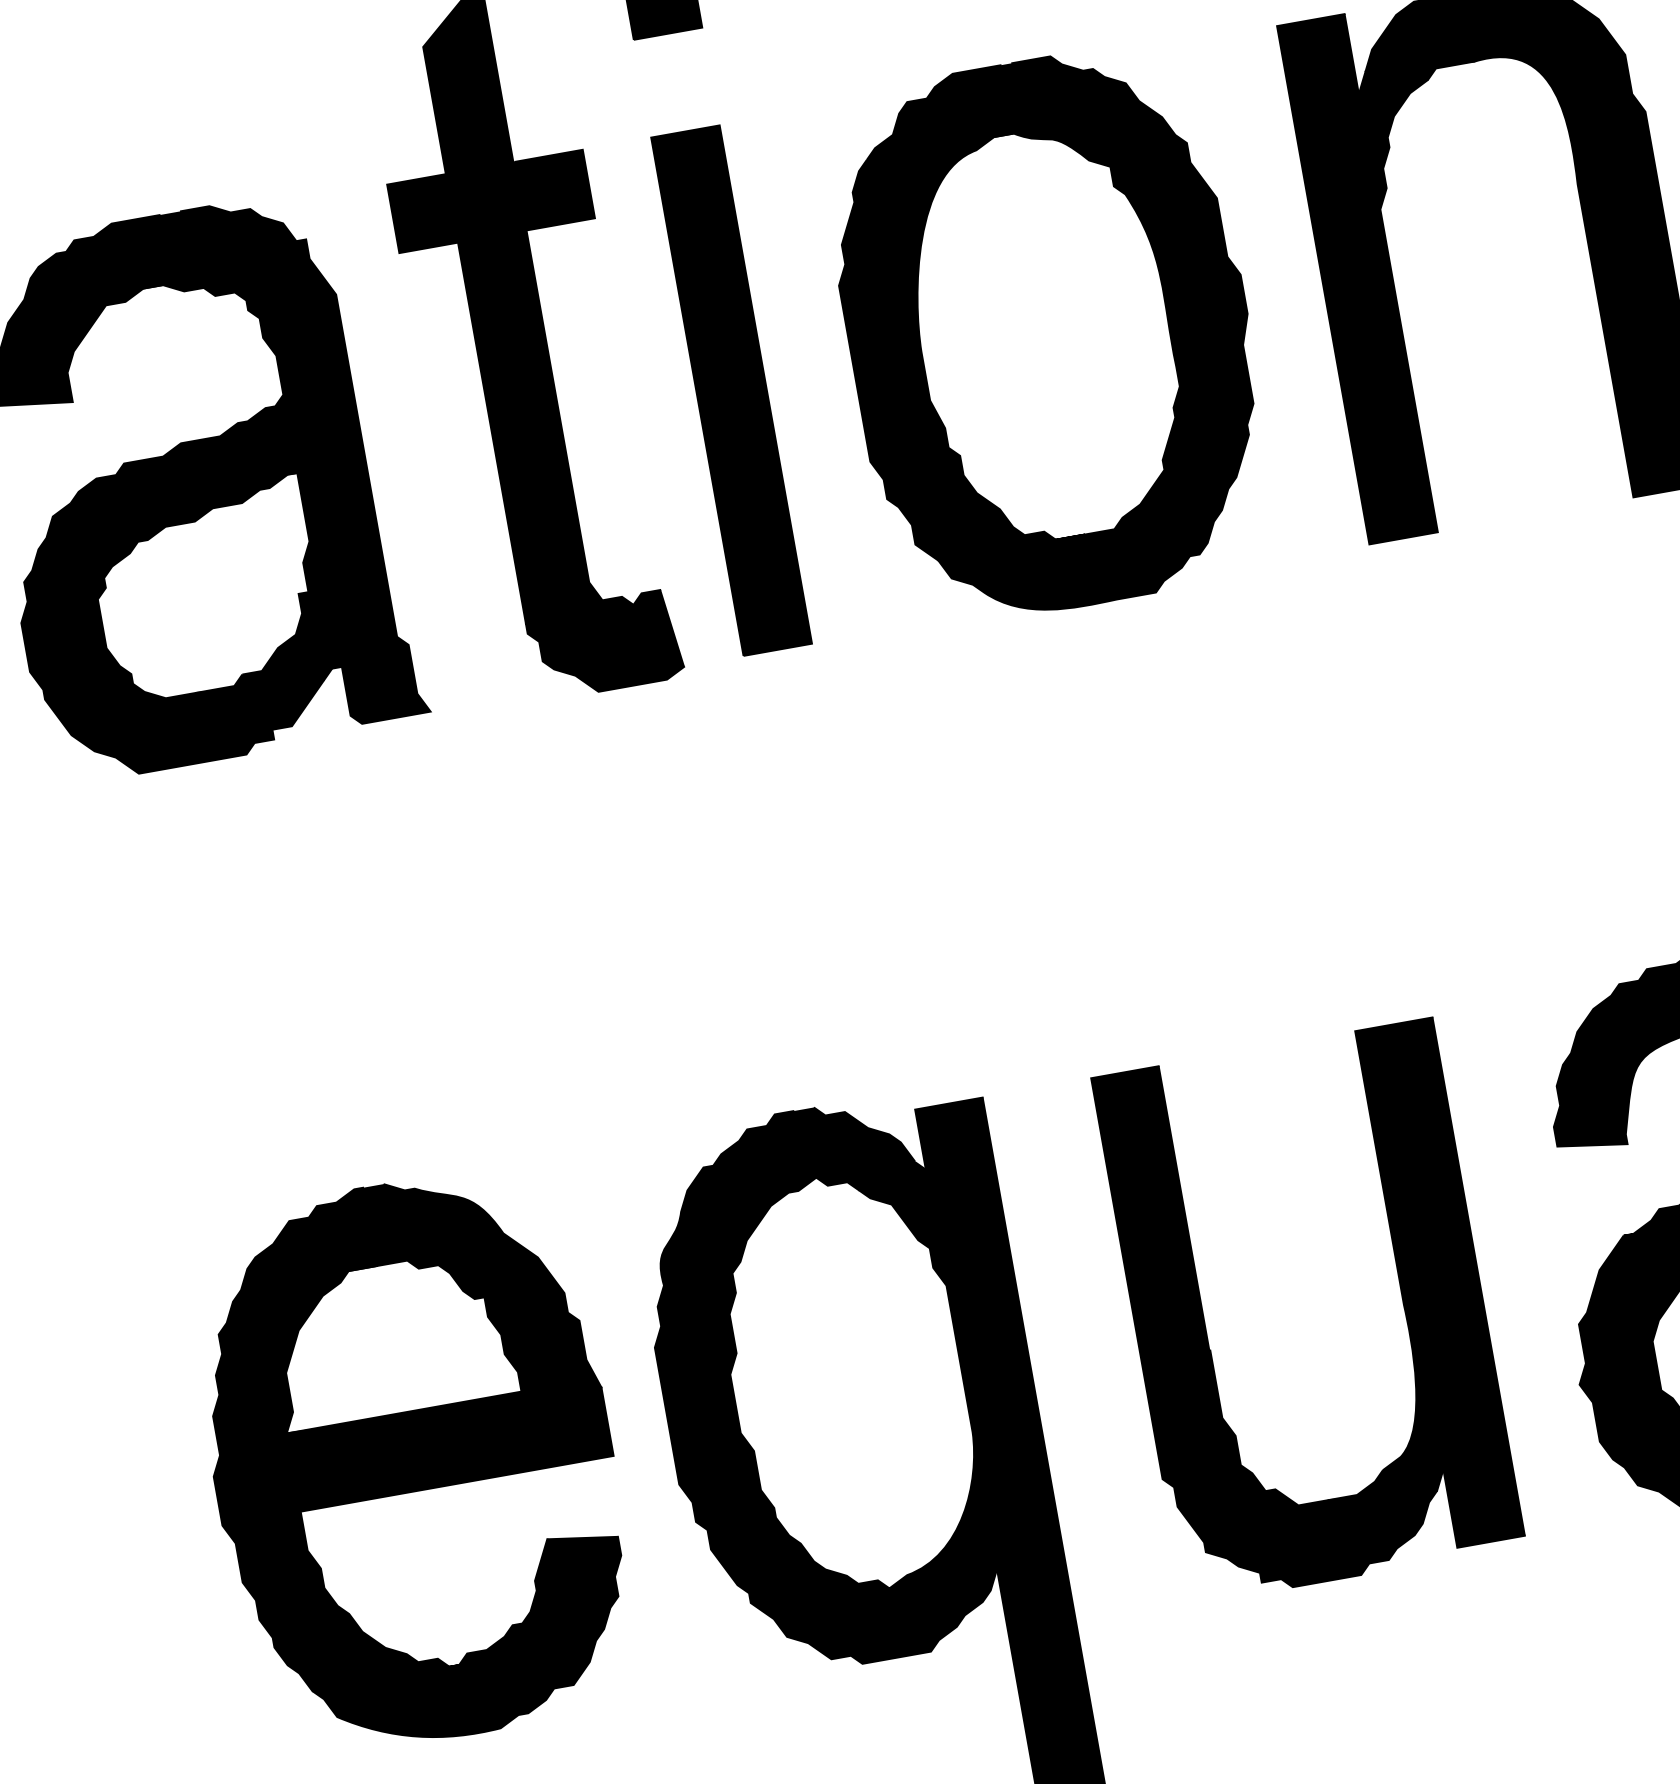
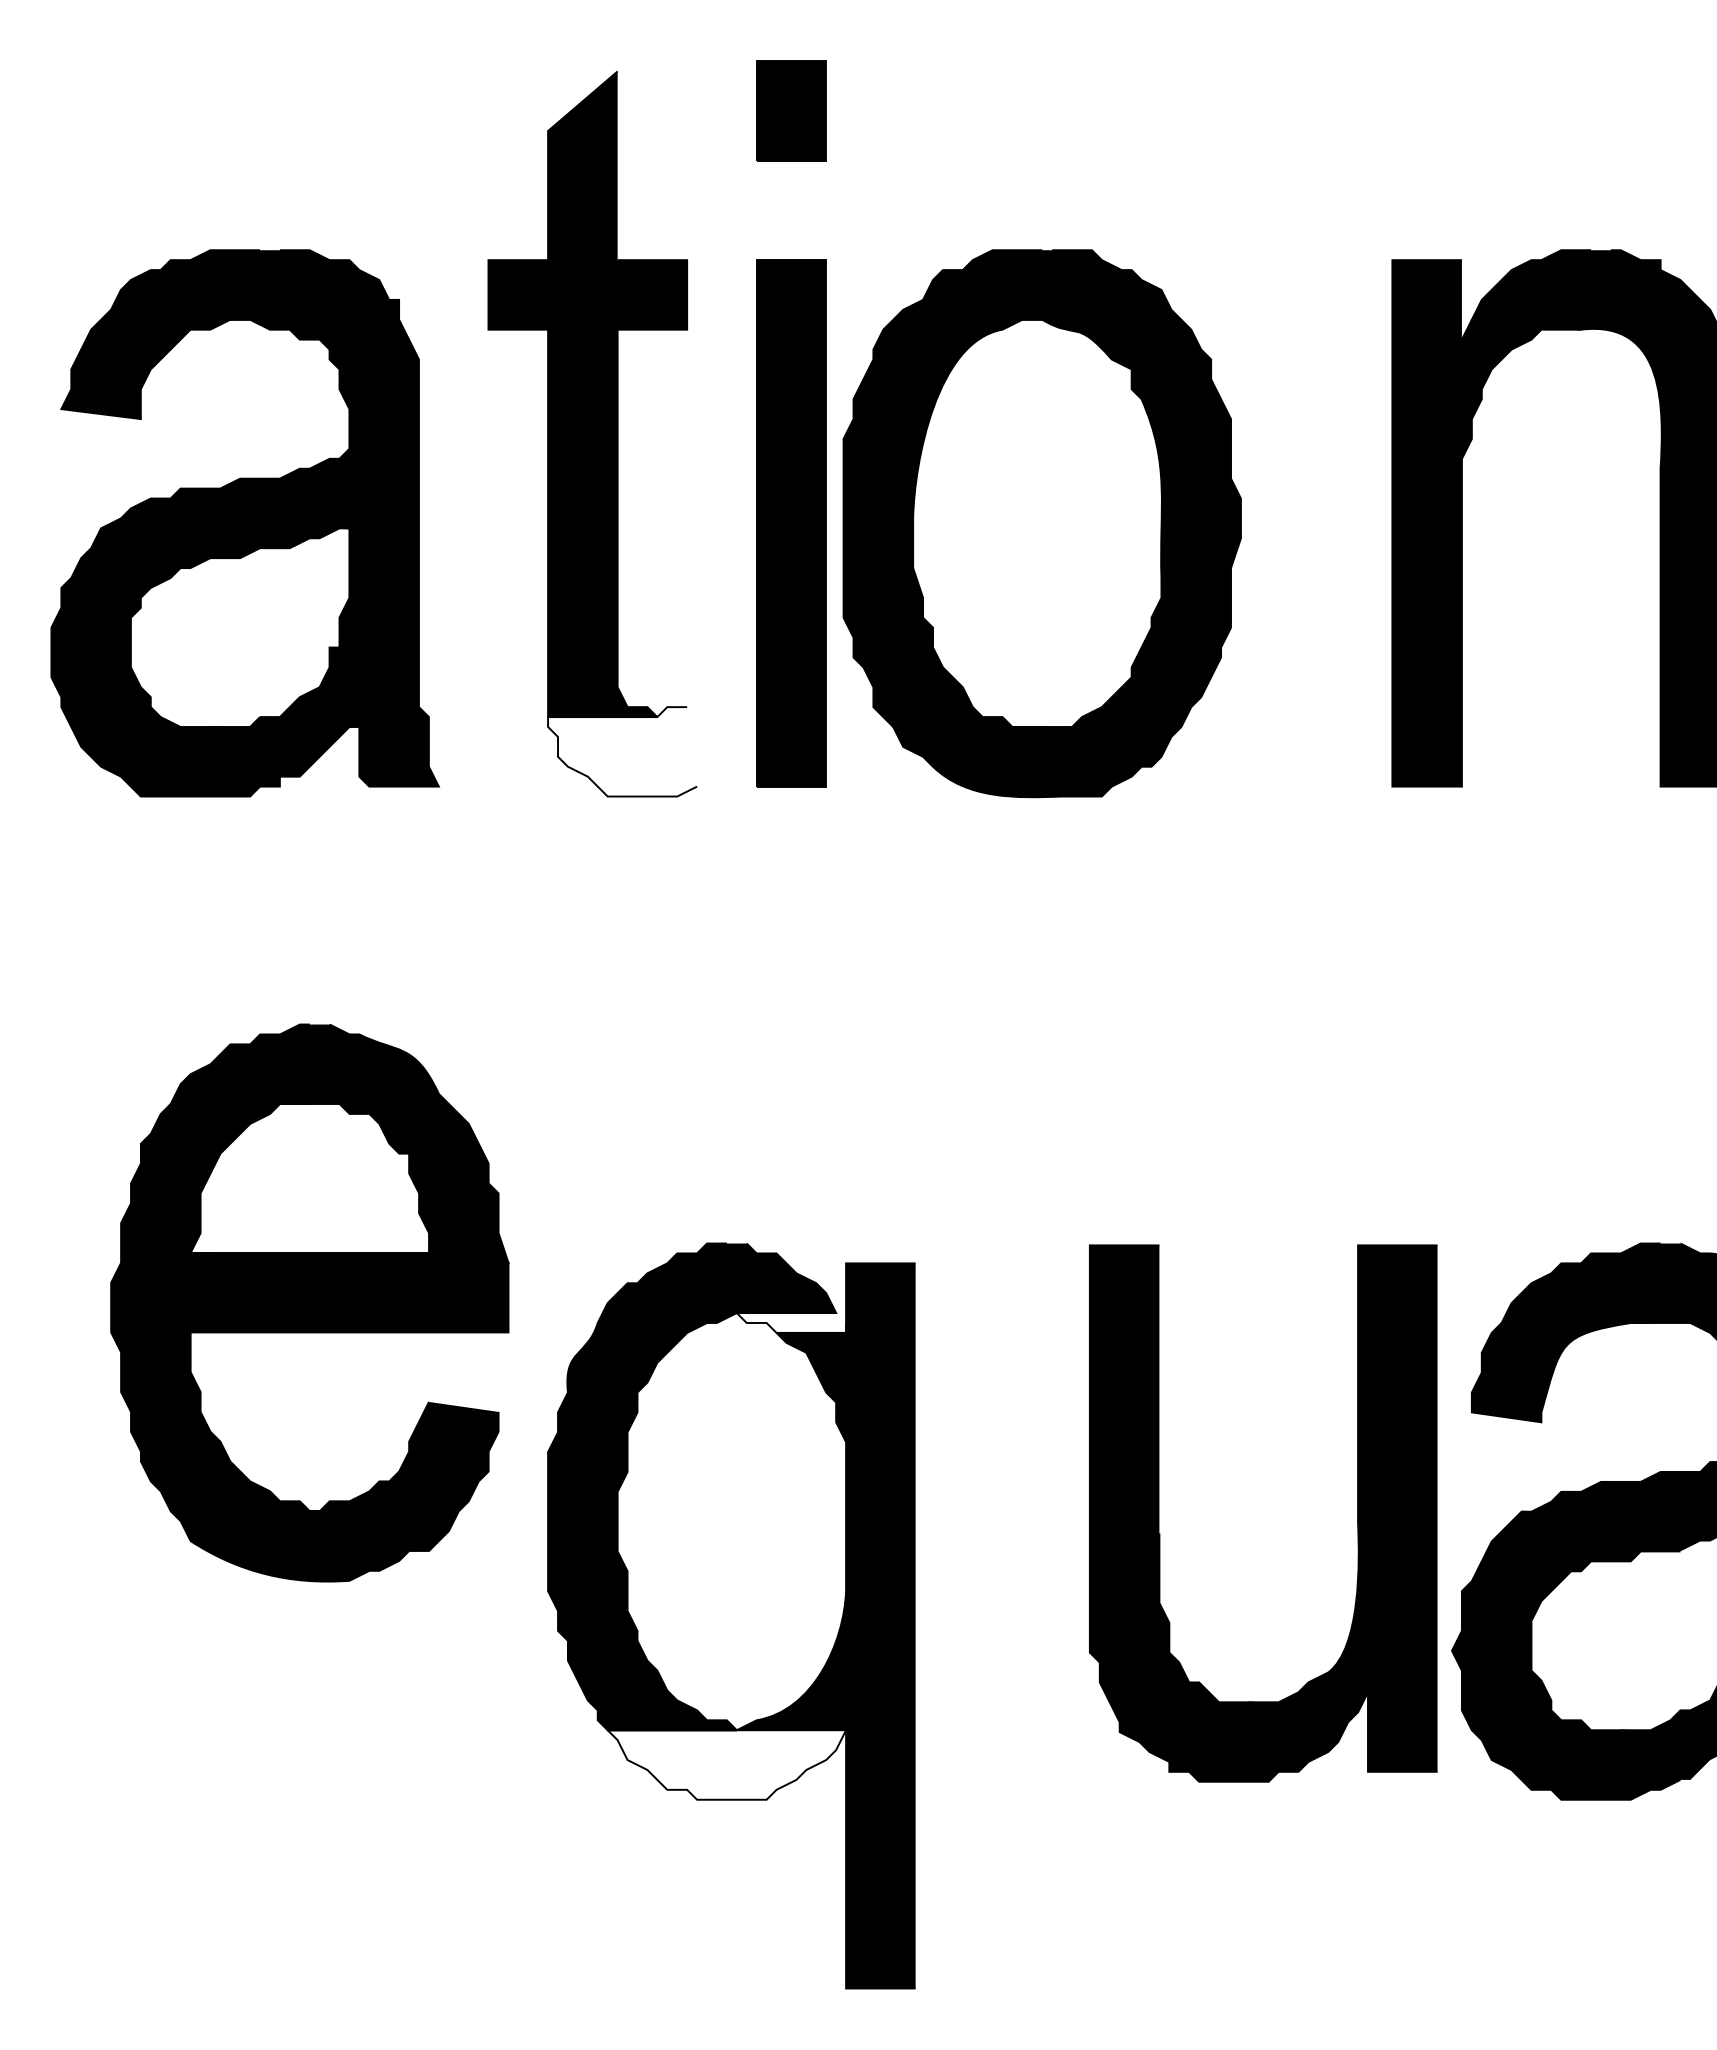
part: (1048, 334) -> (1041, 523), moved
fill: (605, 644) -> (622, 751), removed
fill: (871, 1177) -> (791, 1322), removed
part: (1401, 1295) -> (1357, 1513), moved
part: (412, 1461) -> (309, 1302), moved
fill: (885, 1623) -> (726, 1764), removed

